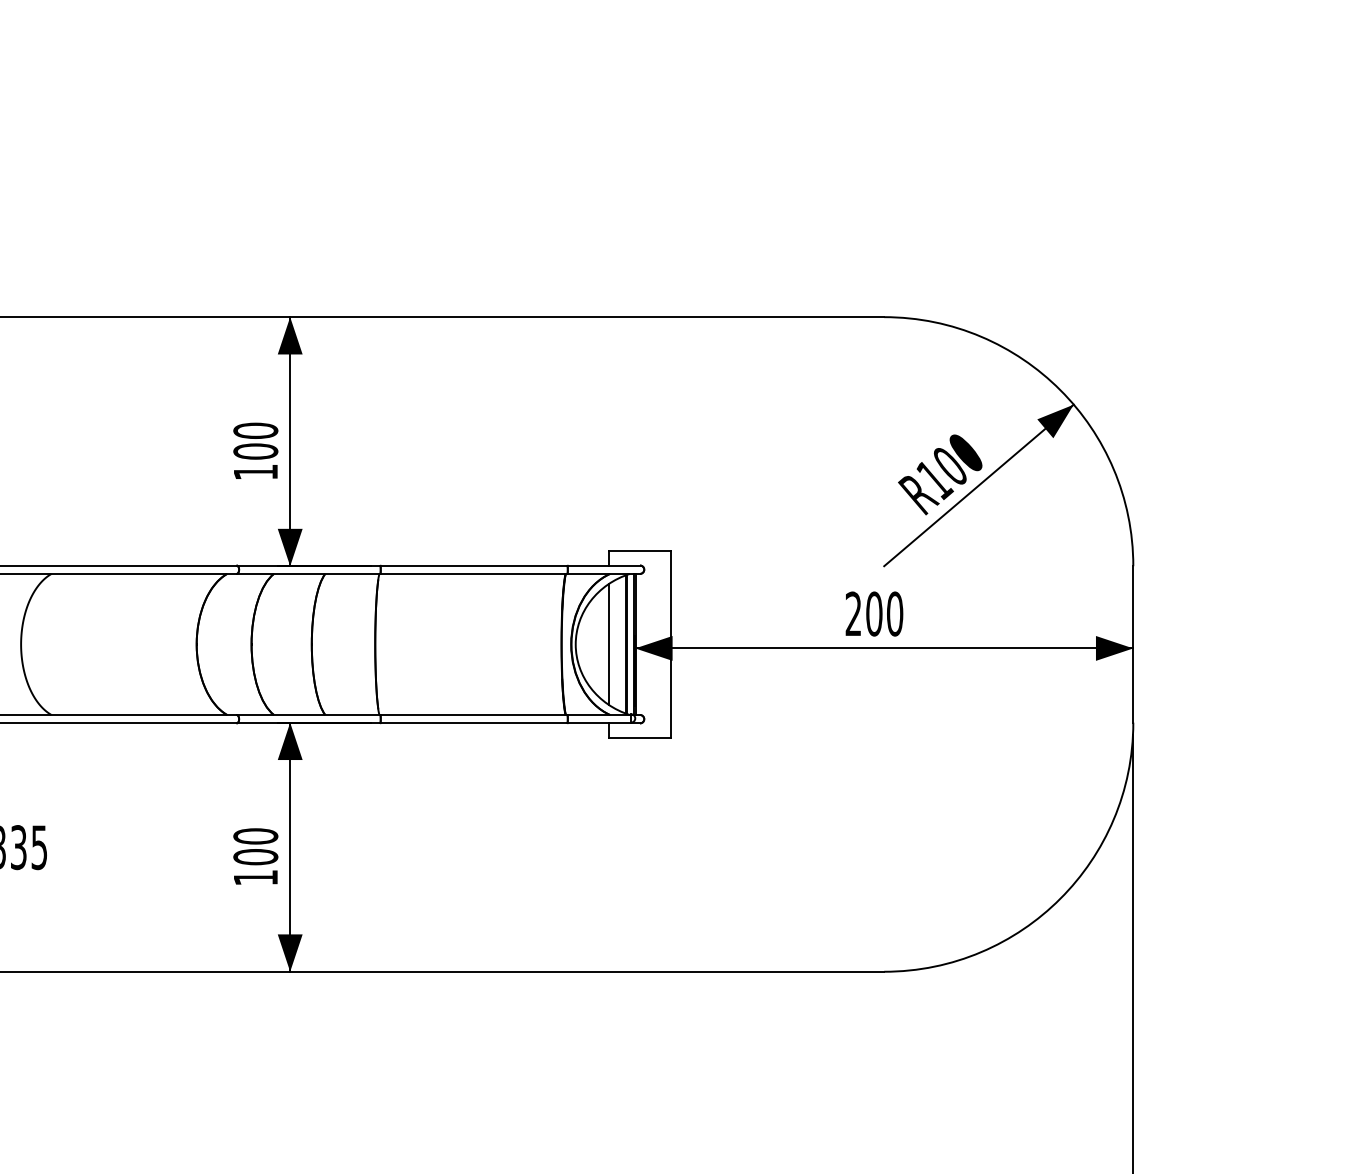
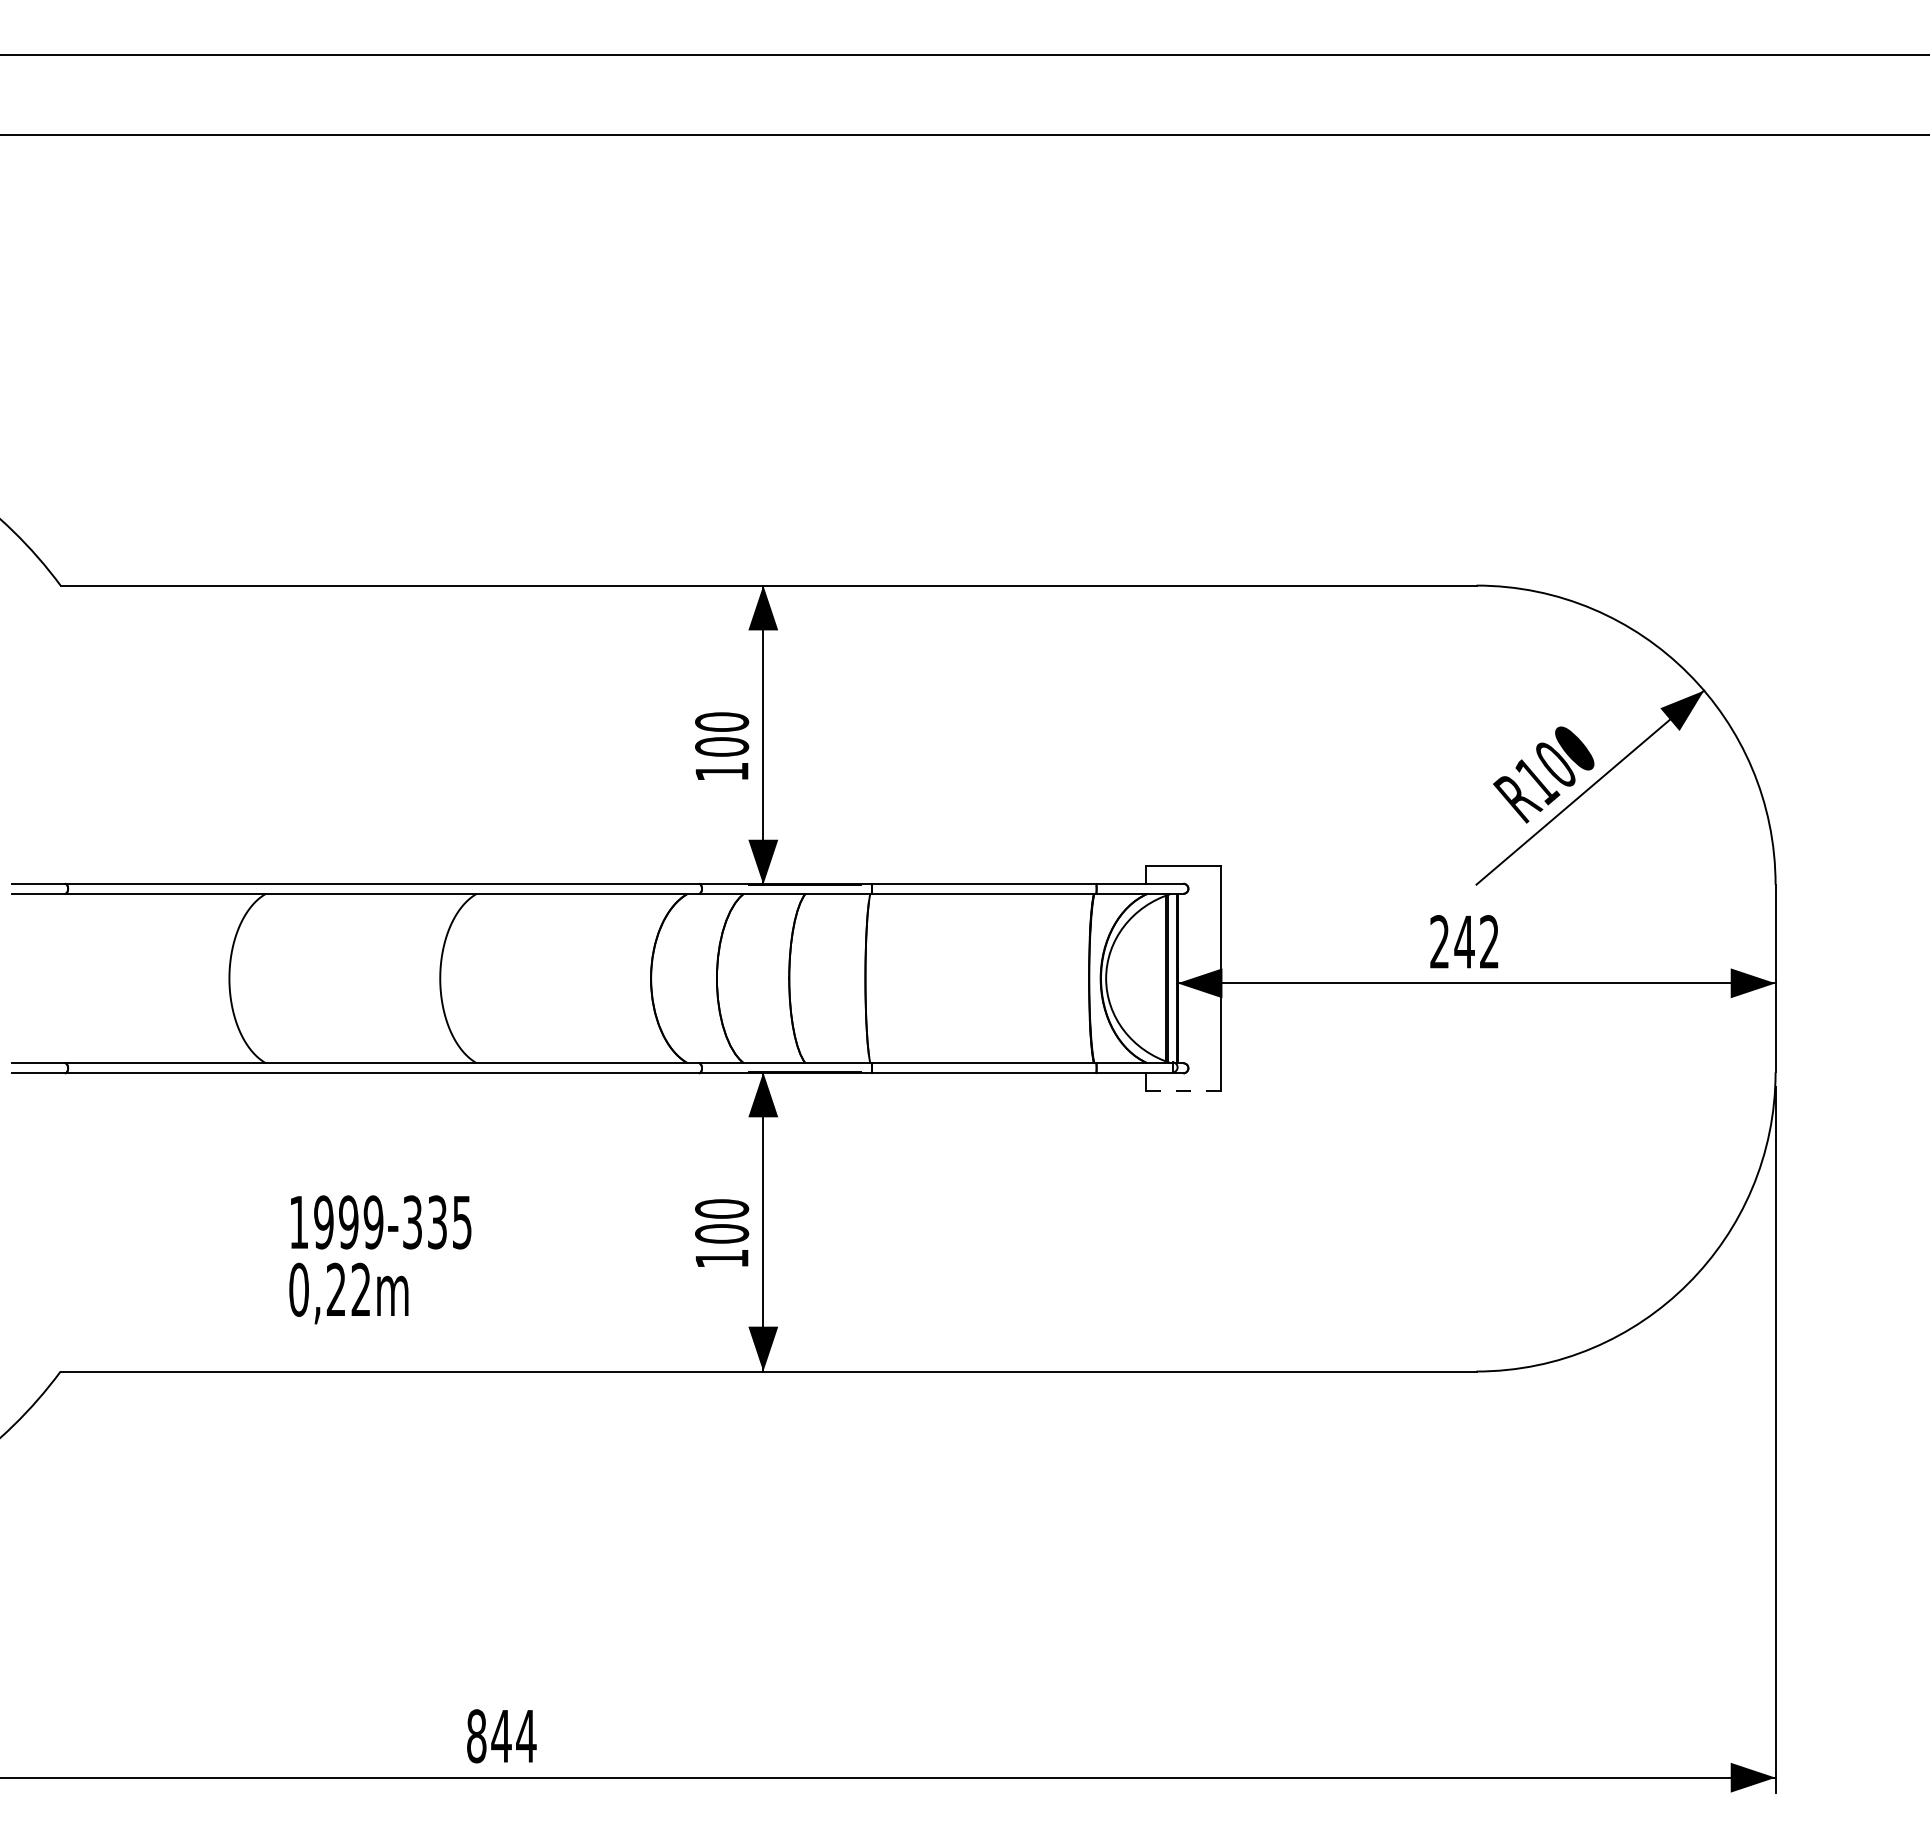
text: (884, 614) -> (1476, 942), 200 -> 242
line: (608, 644) -> (1145, 978), removed
line: (640, 737) -> (1183, 1090), solid -> dashed

